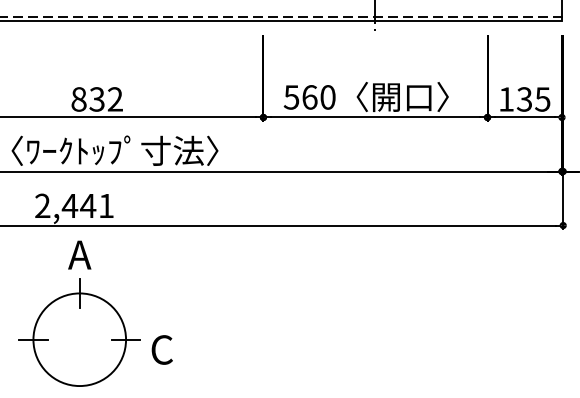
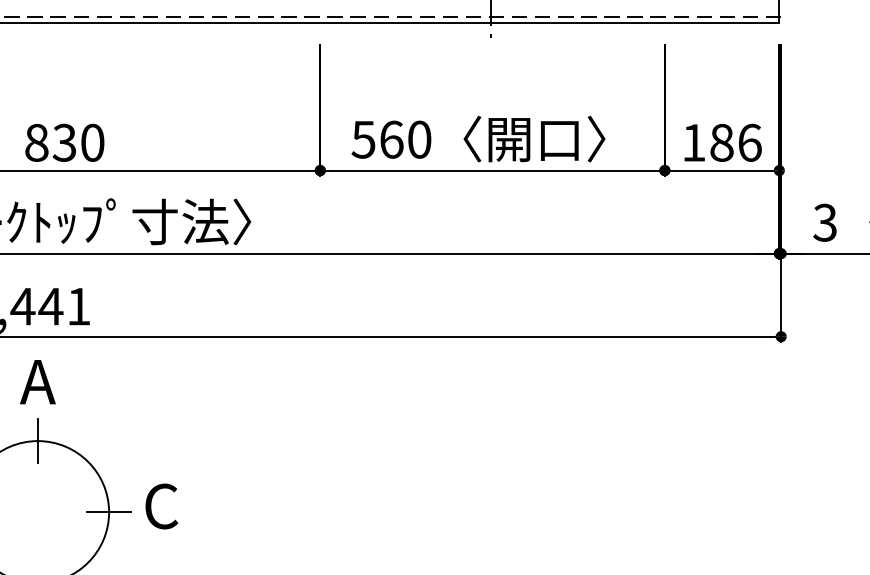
text: (114, 99) -> (91, 142), 832 -> 830
text: (533, 99) -> (735, 142), 135 -> 186
text: (161, 349) -> (160, 505), moved

